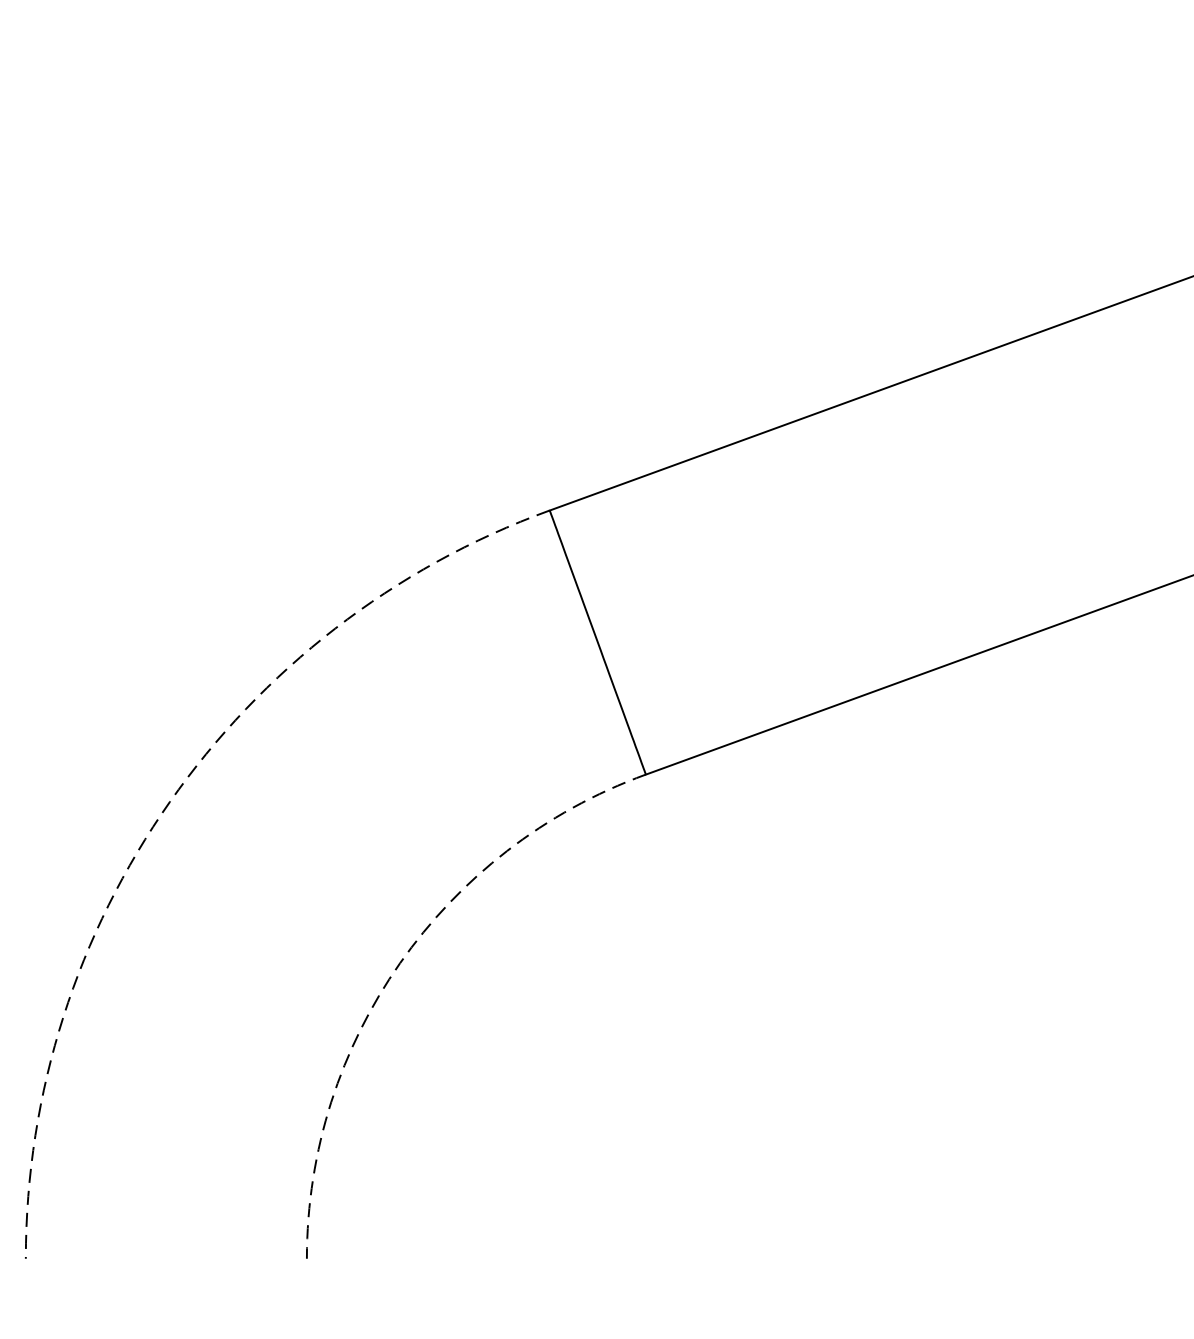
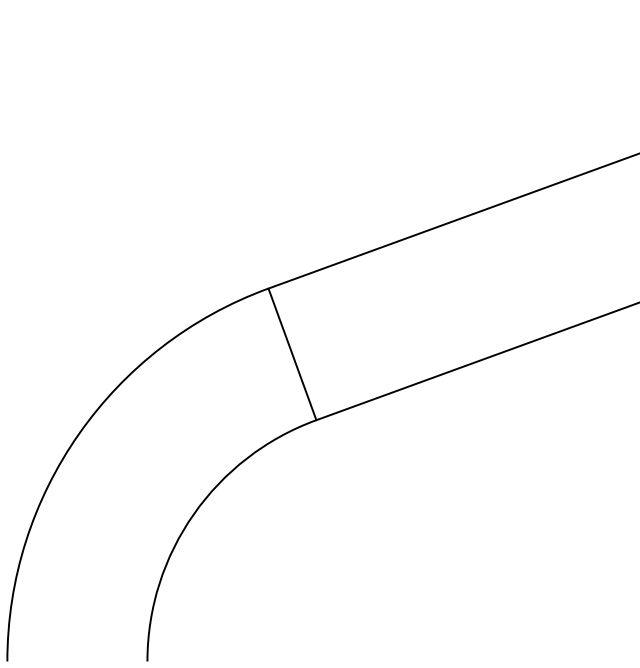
arc: (170, 801) -> (79, 433), dashed -> solid
arc: (399, 963) -> (193, 514), dashed -> solid

